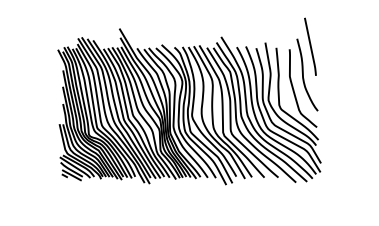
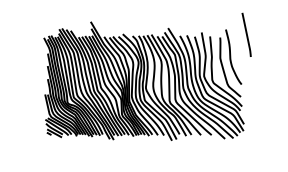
line: (310, 46) -> (246, 34), moved

